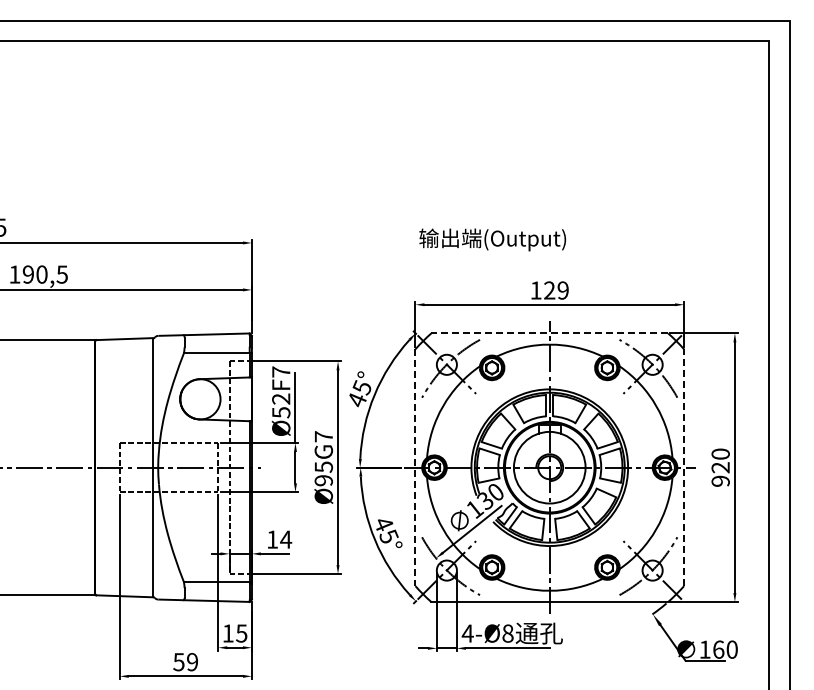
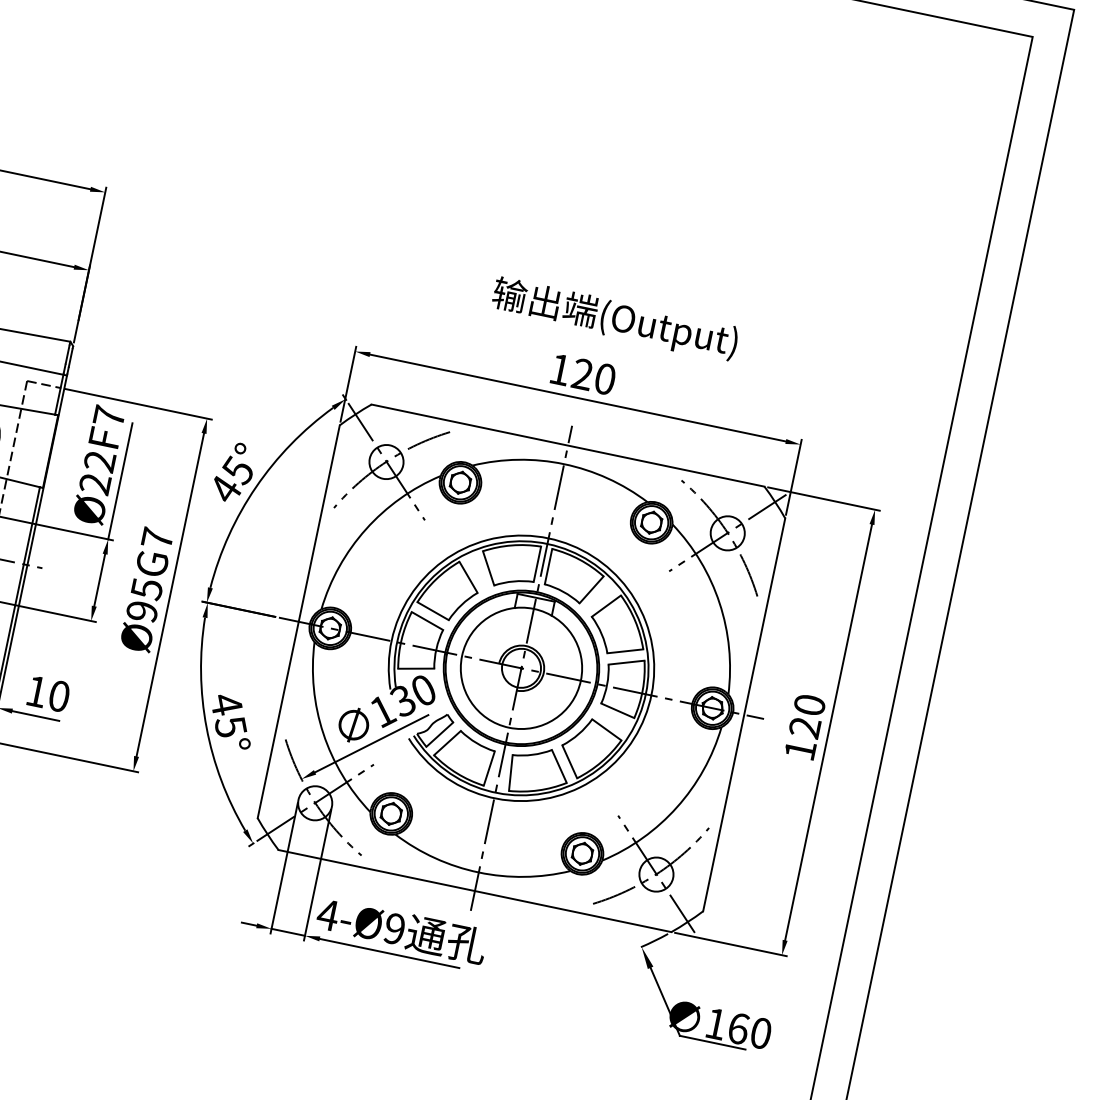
text: (492, 239) -> (614, 318), moved
text: (562, 290) -> (604, 378), 129 -> 120
line: (549, 333) -> (567, 445), dashed -> solid
text: (281, 412) -> (95, 483), Ø52F7 -> Ø22F7
line: (684, 467) -> (745, 714), dashed -> solid
line: (415, 468) -> (298, 623), dashed -> solid
text: (720, 480) -> (800, 748), 920 -> 120
text: (286, 539) -> (59, 696), 14 -> 10
text: (507, 633) -> (393, 928), 4-Ø8 -> 4-Ø9

